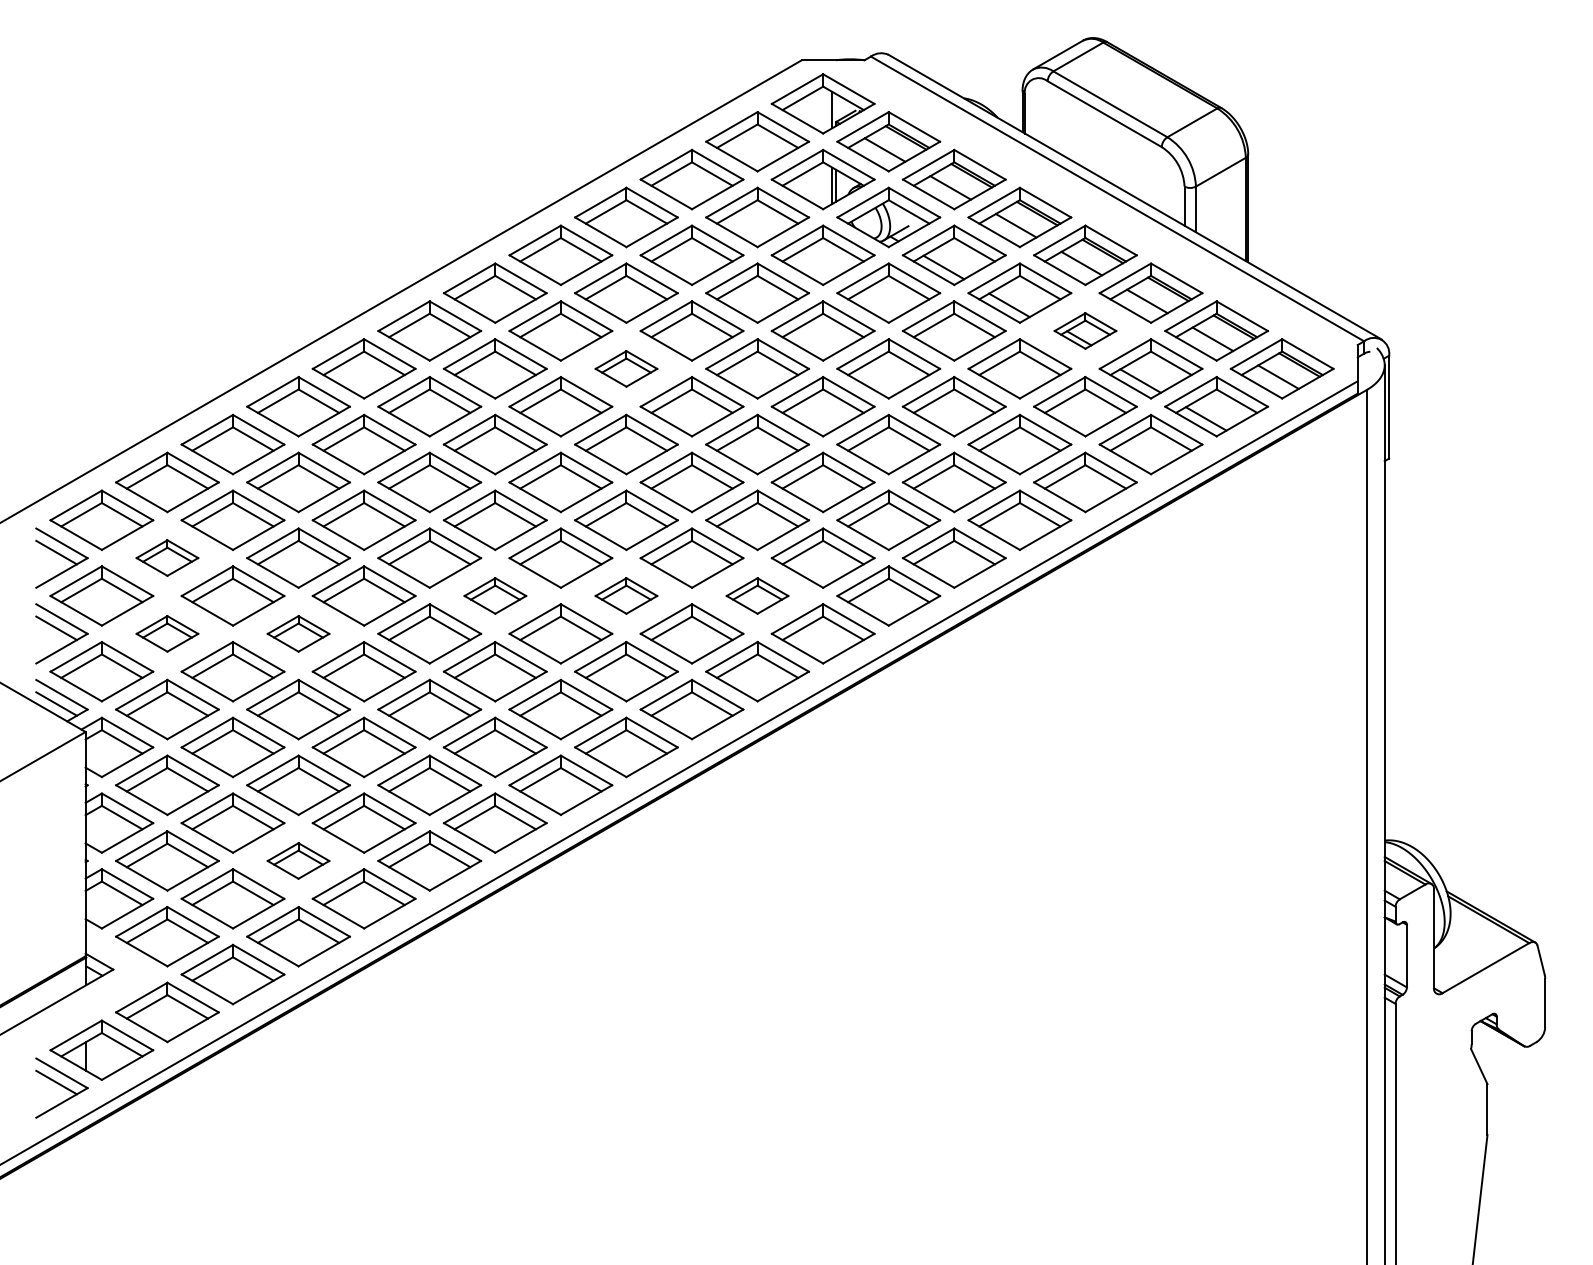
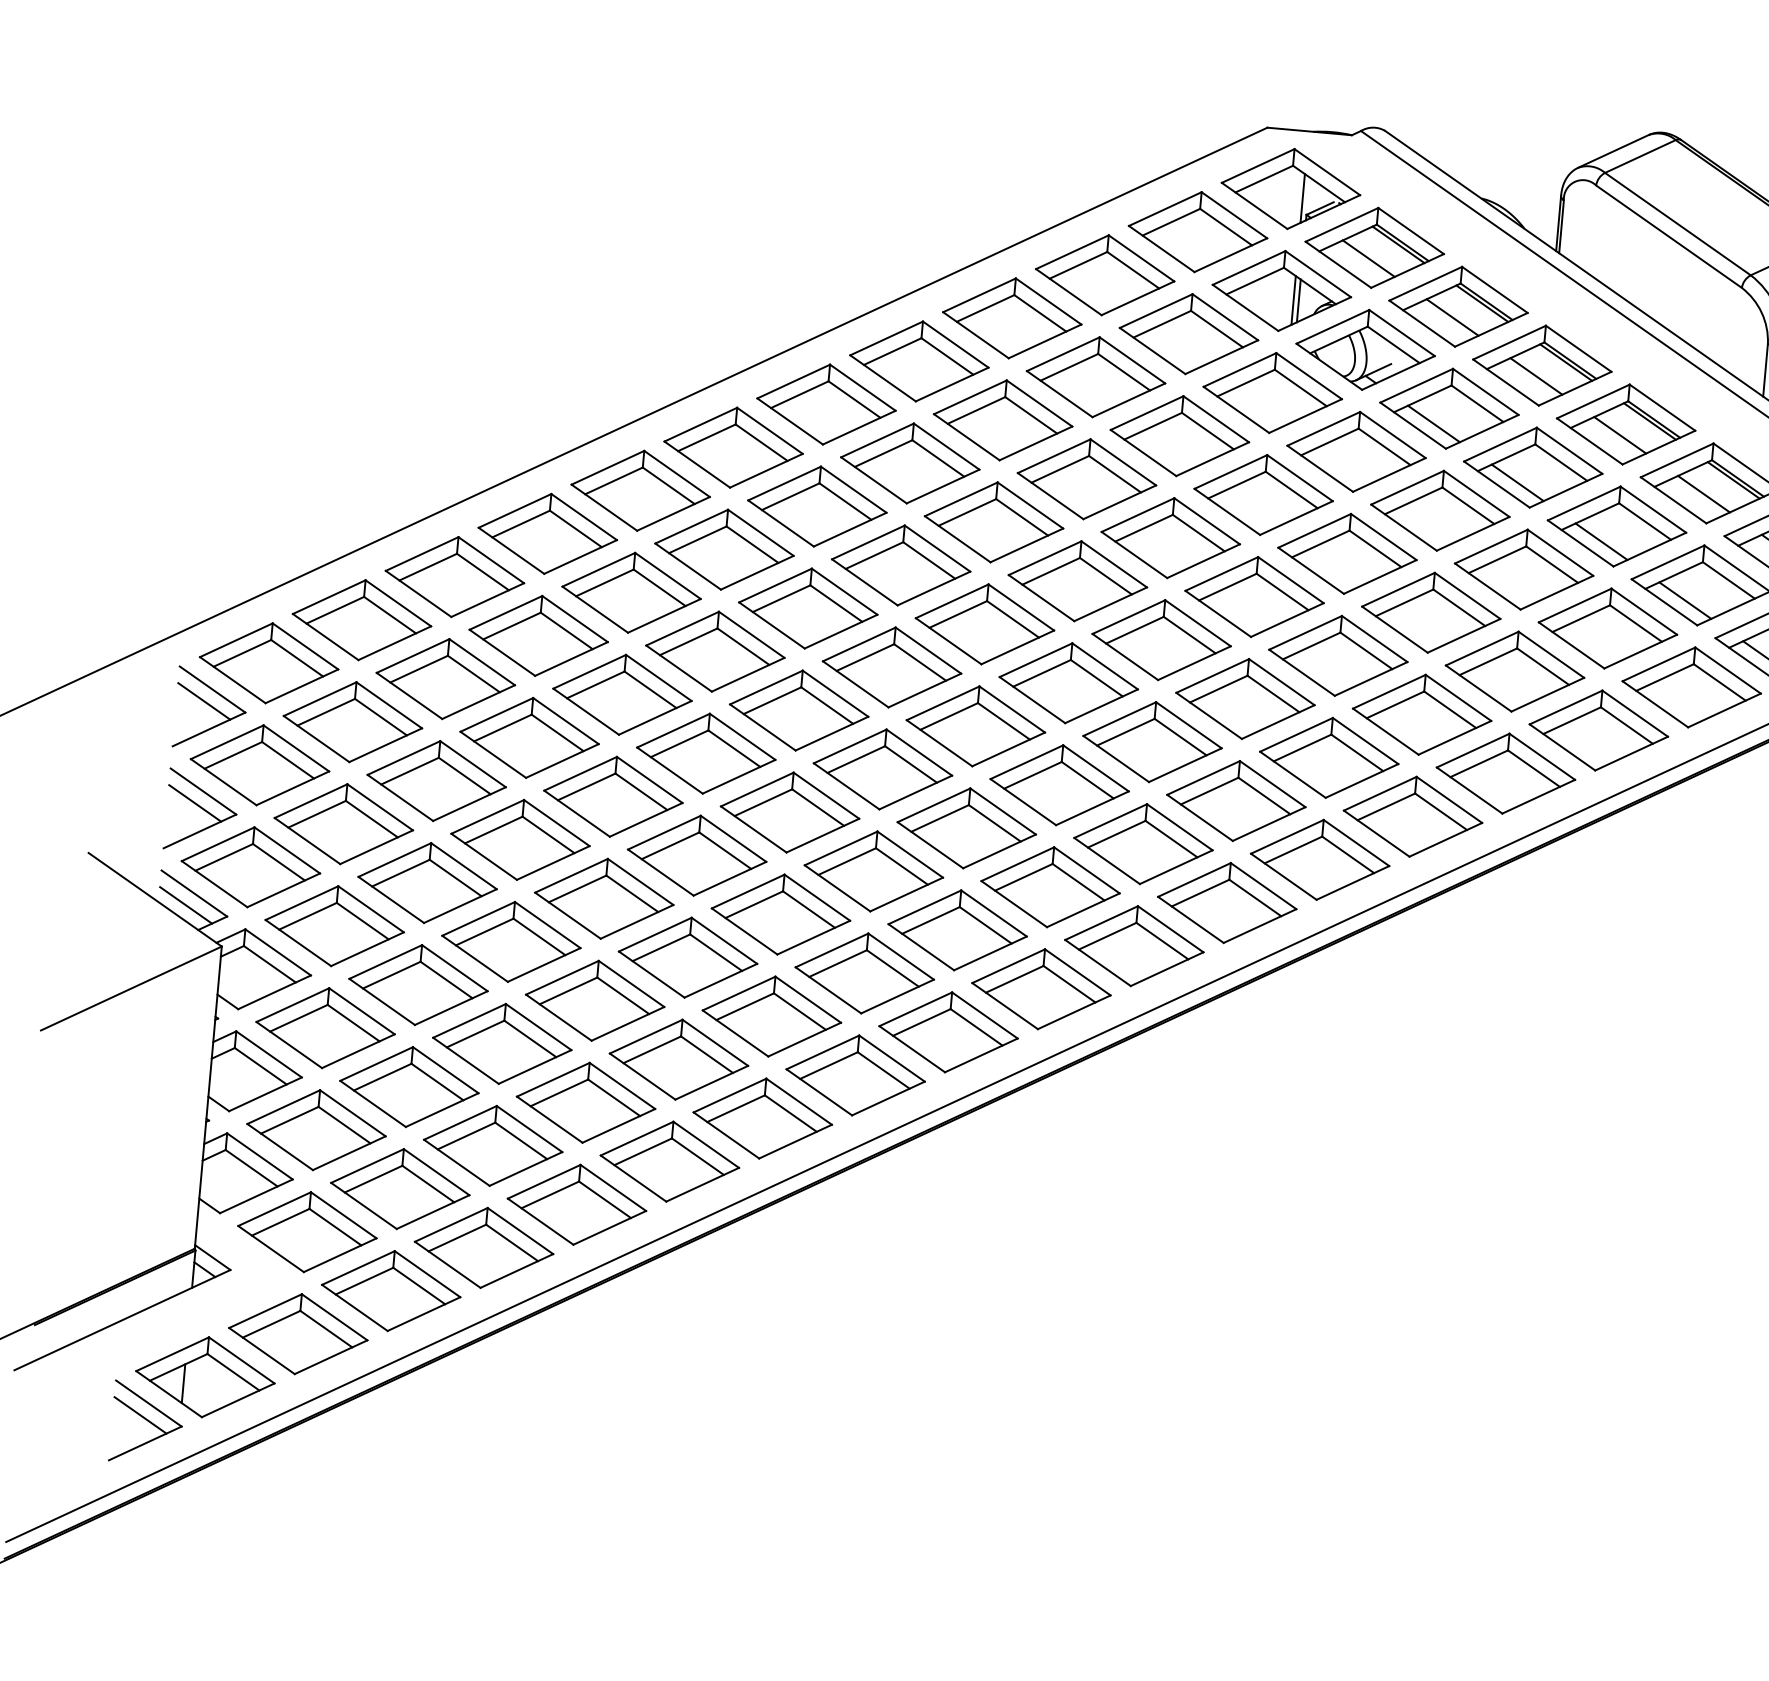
part: (1085, 330) -> (1617, 525), size x1.67
part: (626, 368) -> (994, 521), size x1.67
part: (167, 557) -> (353, 721), size x1.67
part: (495, 595) -> (790, 811), size x1.67
part: (626, 595) -> (966, 827), size x1.67
part: (757, 595) -> (1143, 843), size x1.67
part: (167, 633) -> (343, 823), size x1.67
part: (298, 633) -> (520, 839), size x1.67
part: (298, 860) -> (493, 1145), size x1.67

